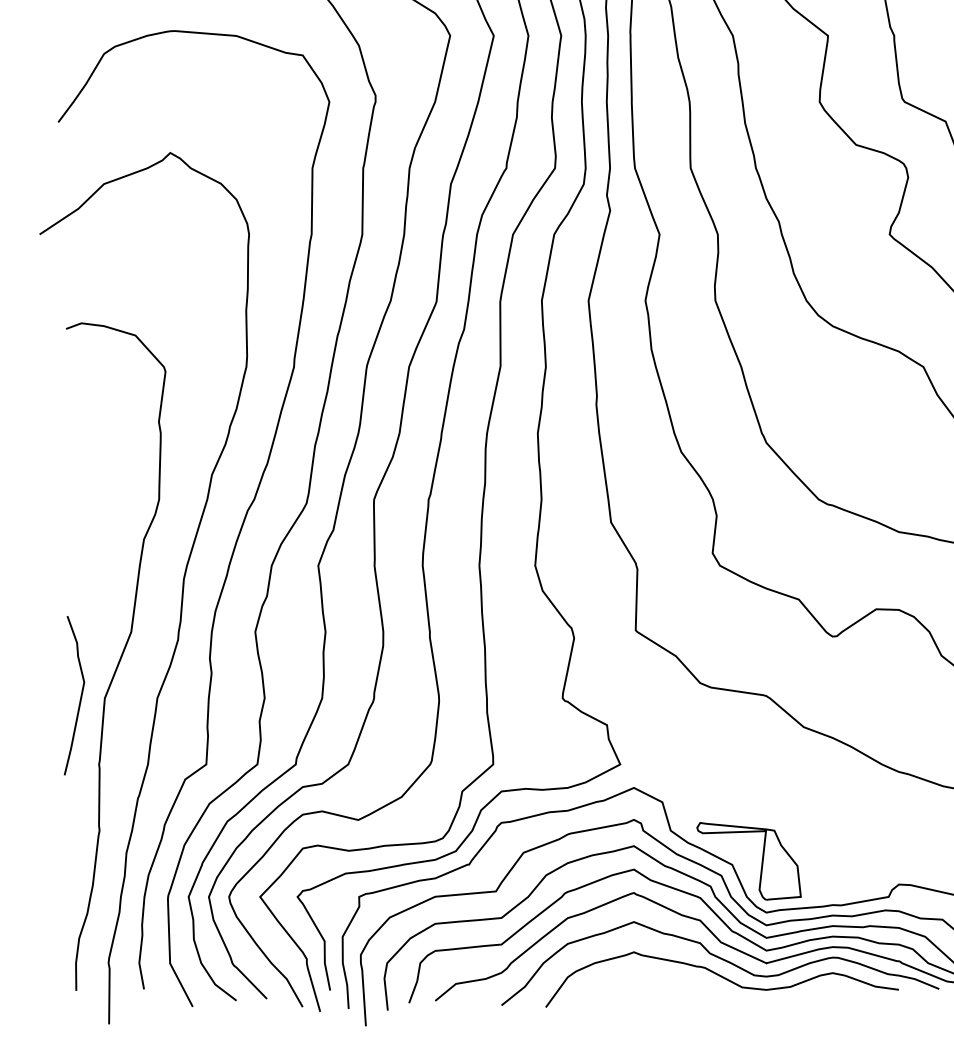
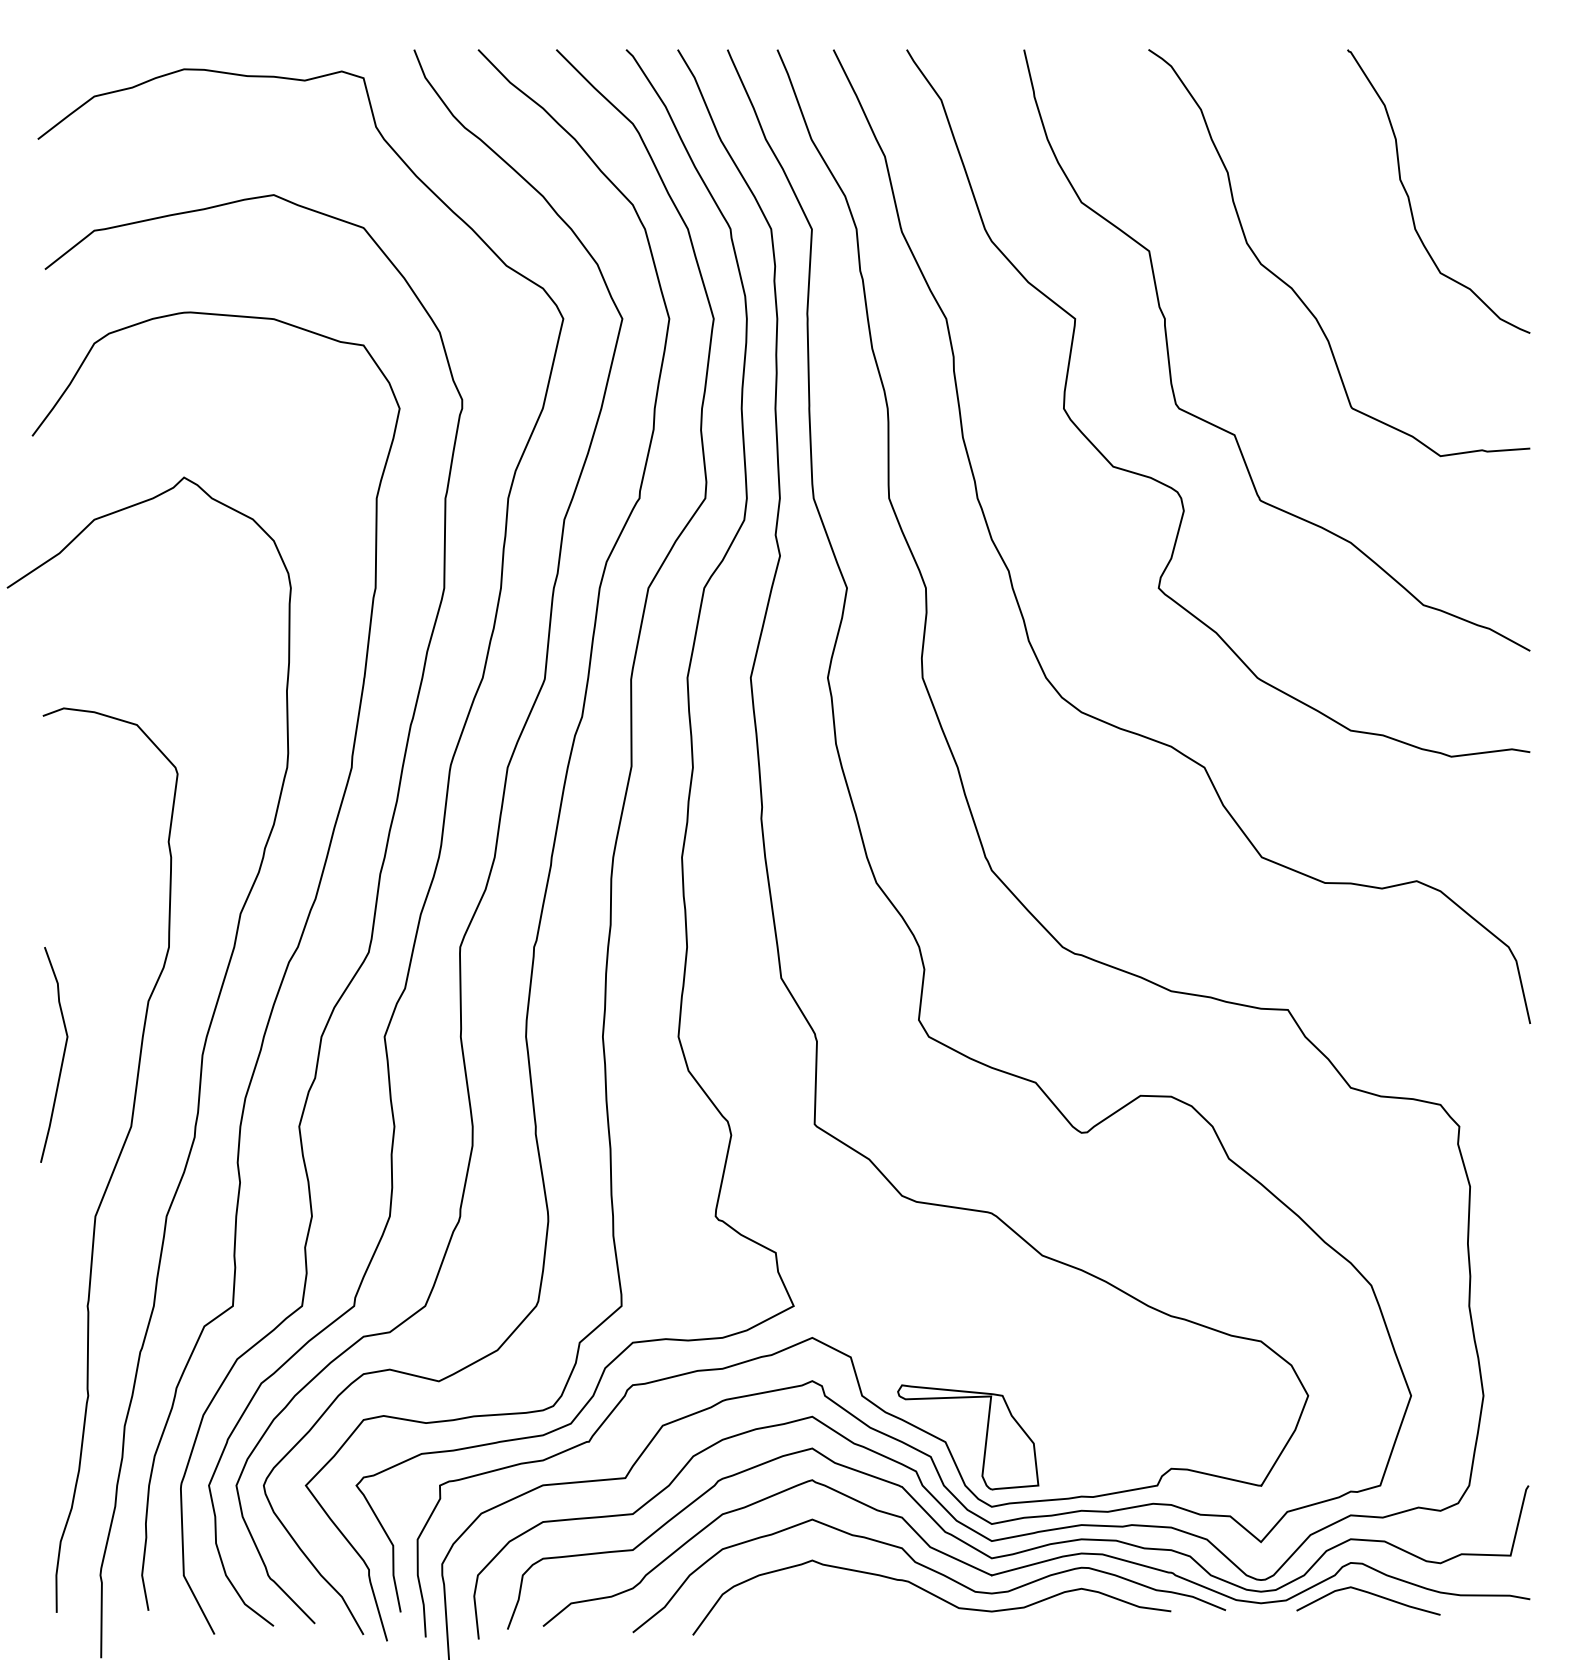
curve: (80, 696) -> (62, 1055), moved

